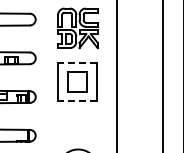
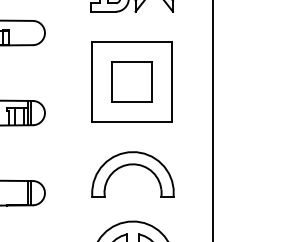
line: (77, 62) -> (131, 41), dashed -> solid
line: (77, 101) -> (131, 122), dashed -> solid
part: (77, 126) -> (131, 174), added

